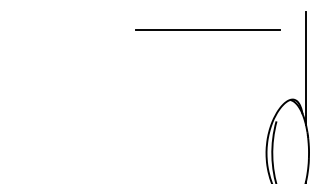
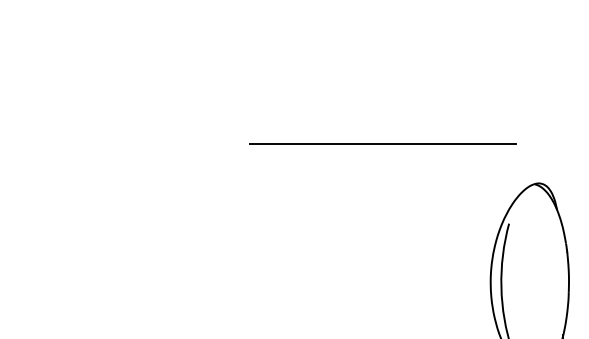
line: (207, 29) -> (381, 142), moved
line: (305, 67) -> (562, 124), removed

